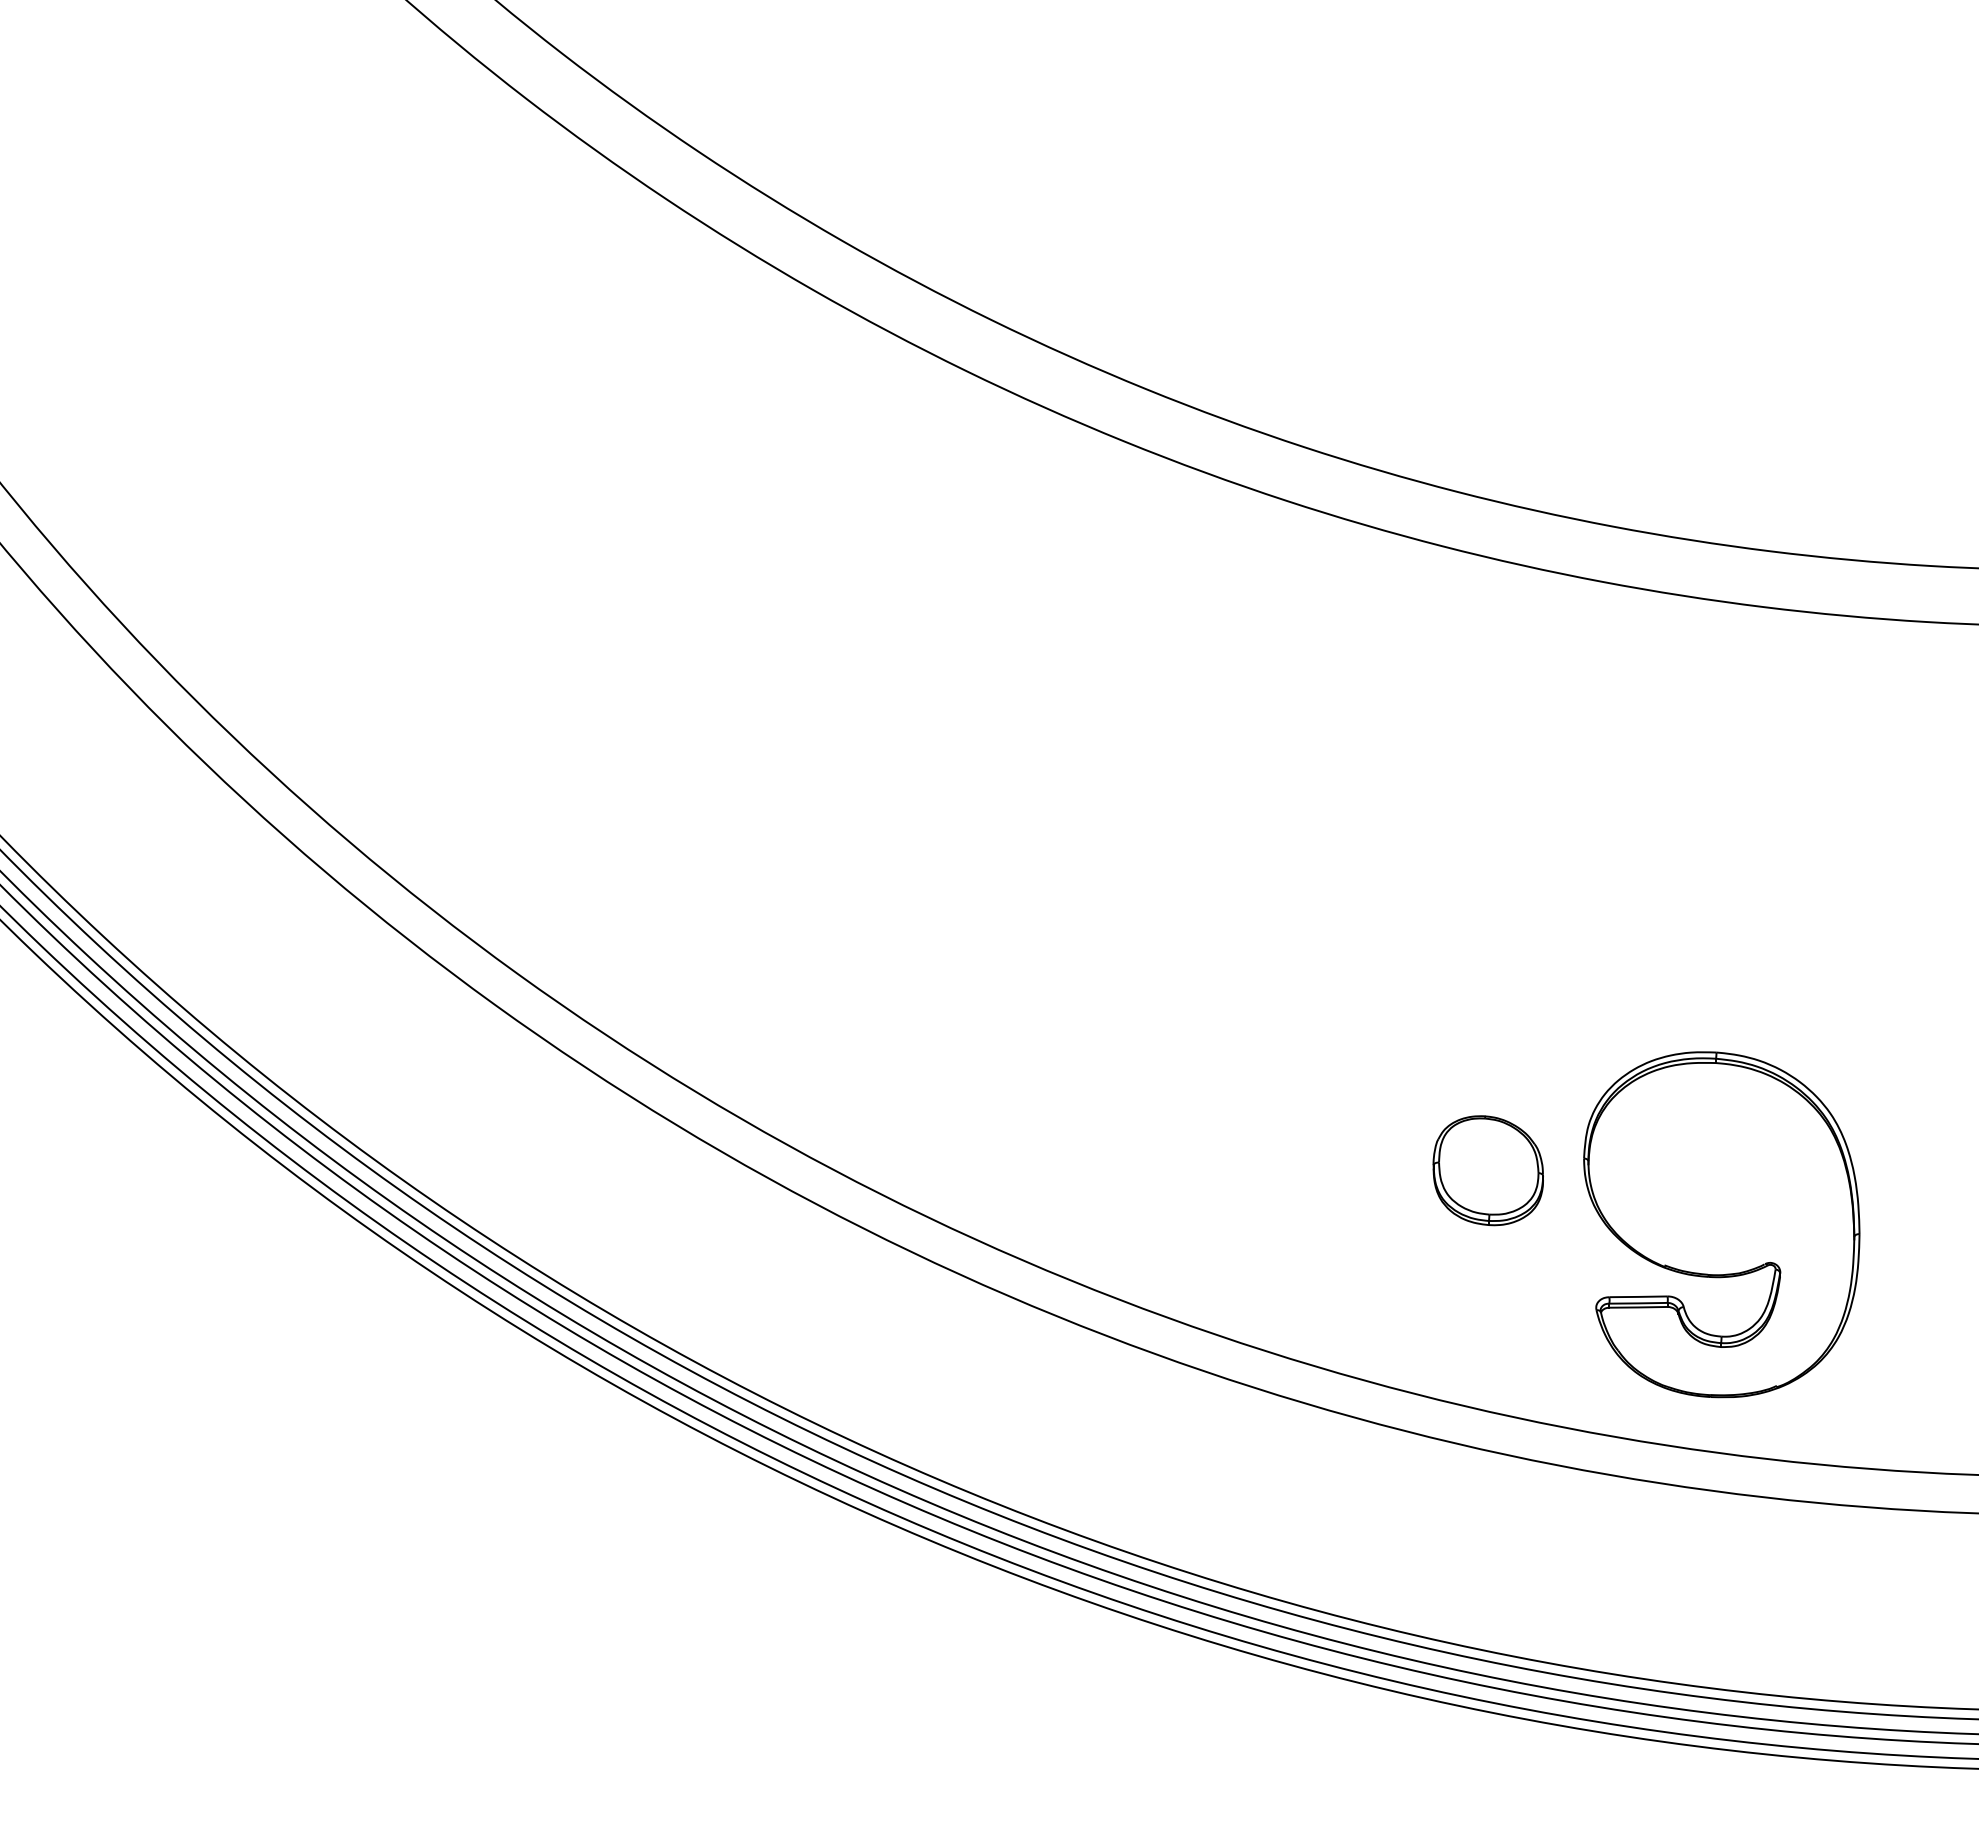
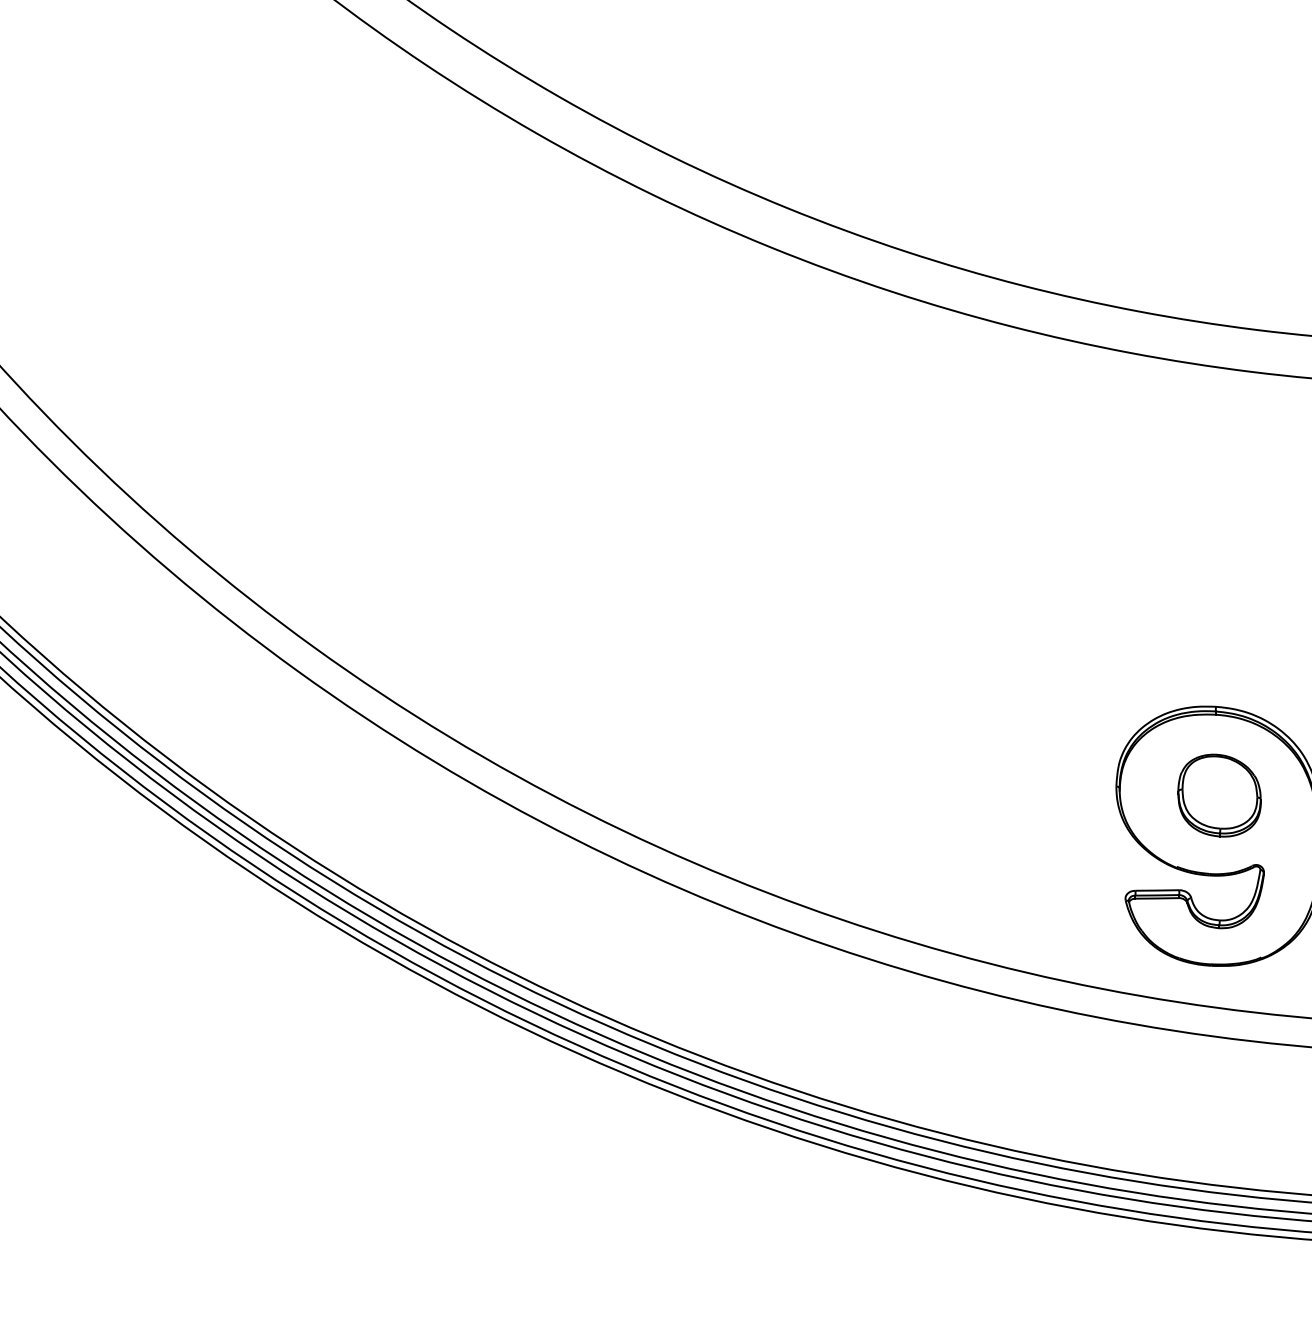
part: (1487, 1170) -> (1218, 795), moved

